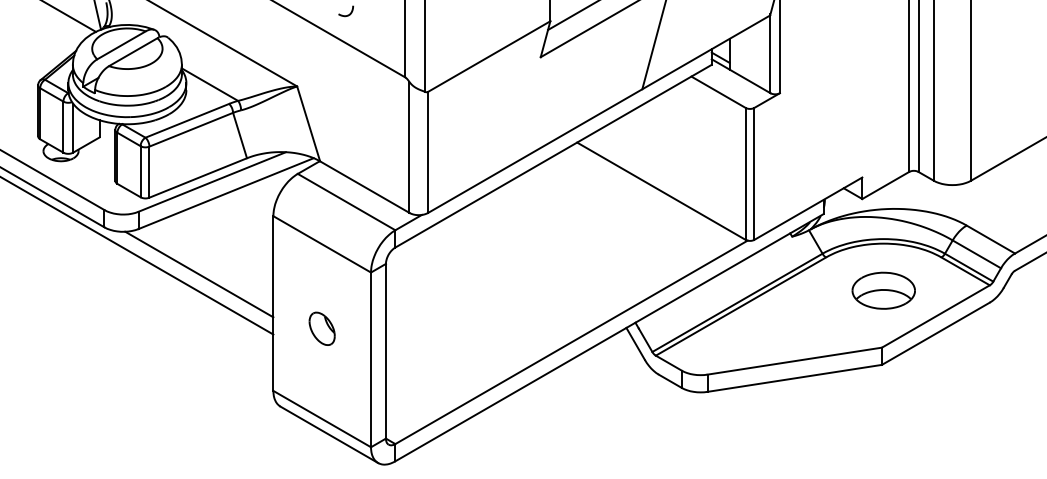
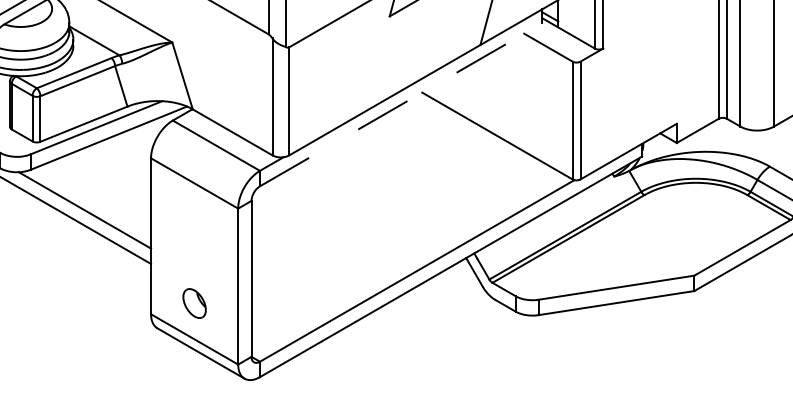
line: (553, 156) -> (401, 105), solid -> dashed
part: (883, 290) -> (695, 224), removed
part: (321, 328) -> (194, 303), moved

